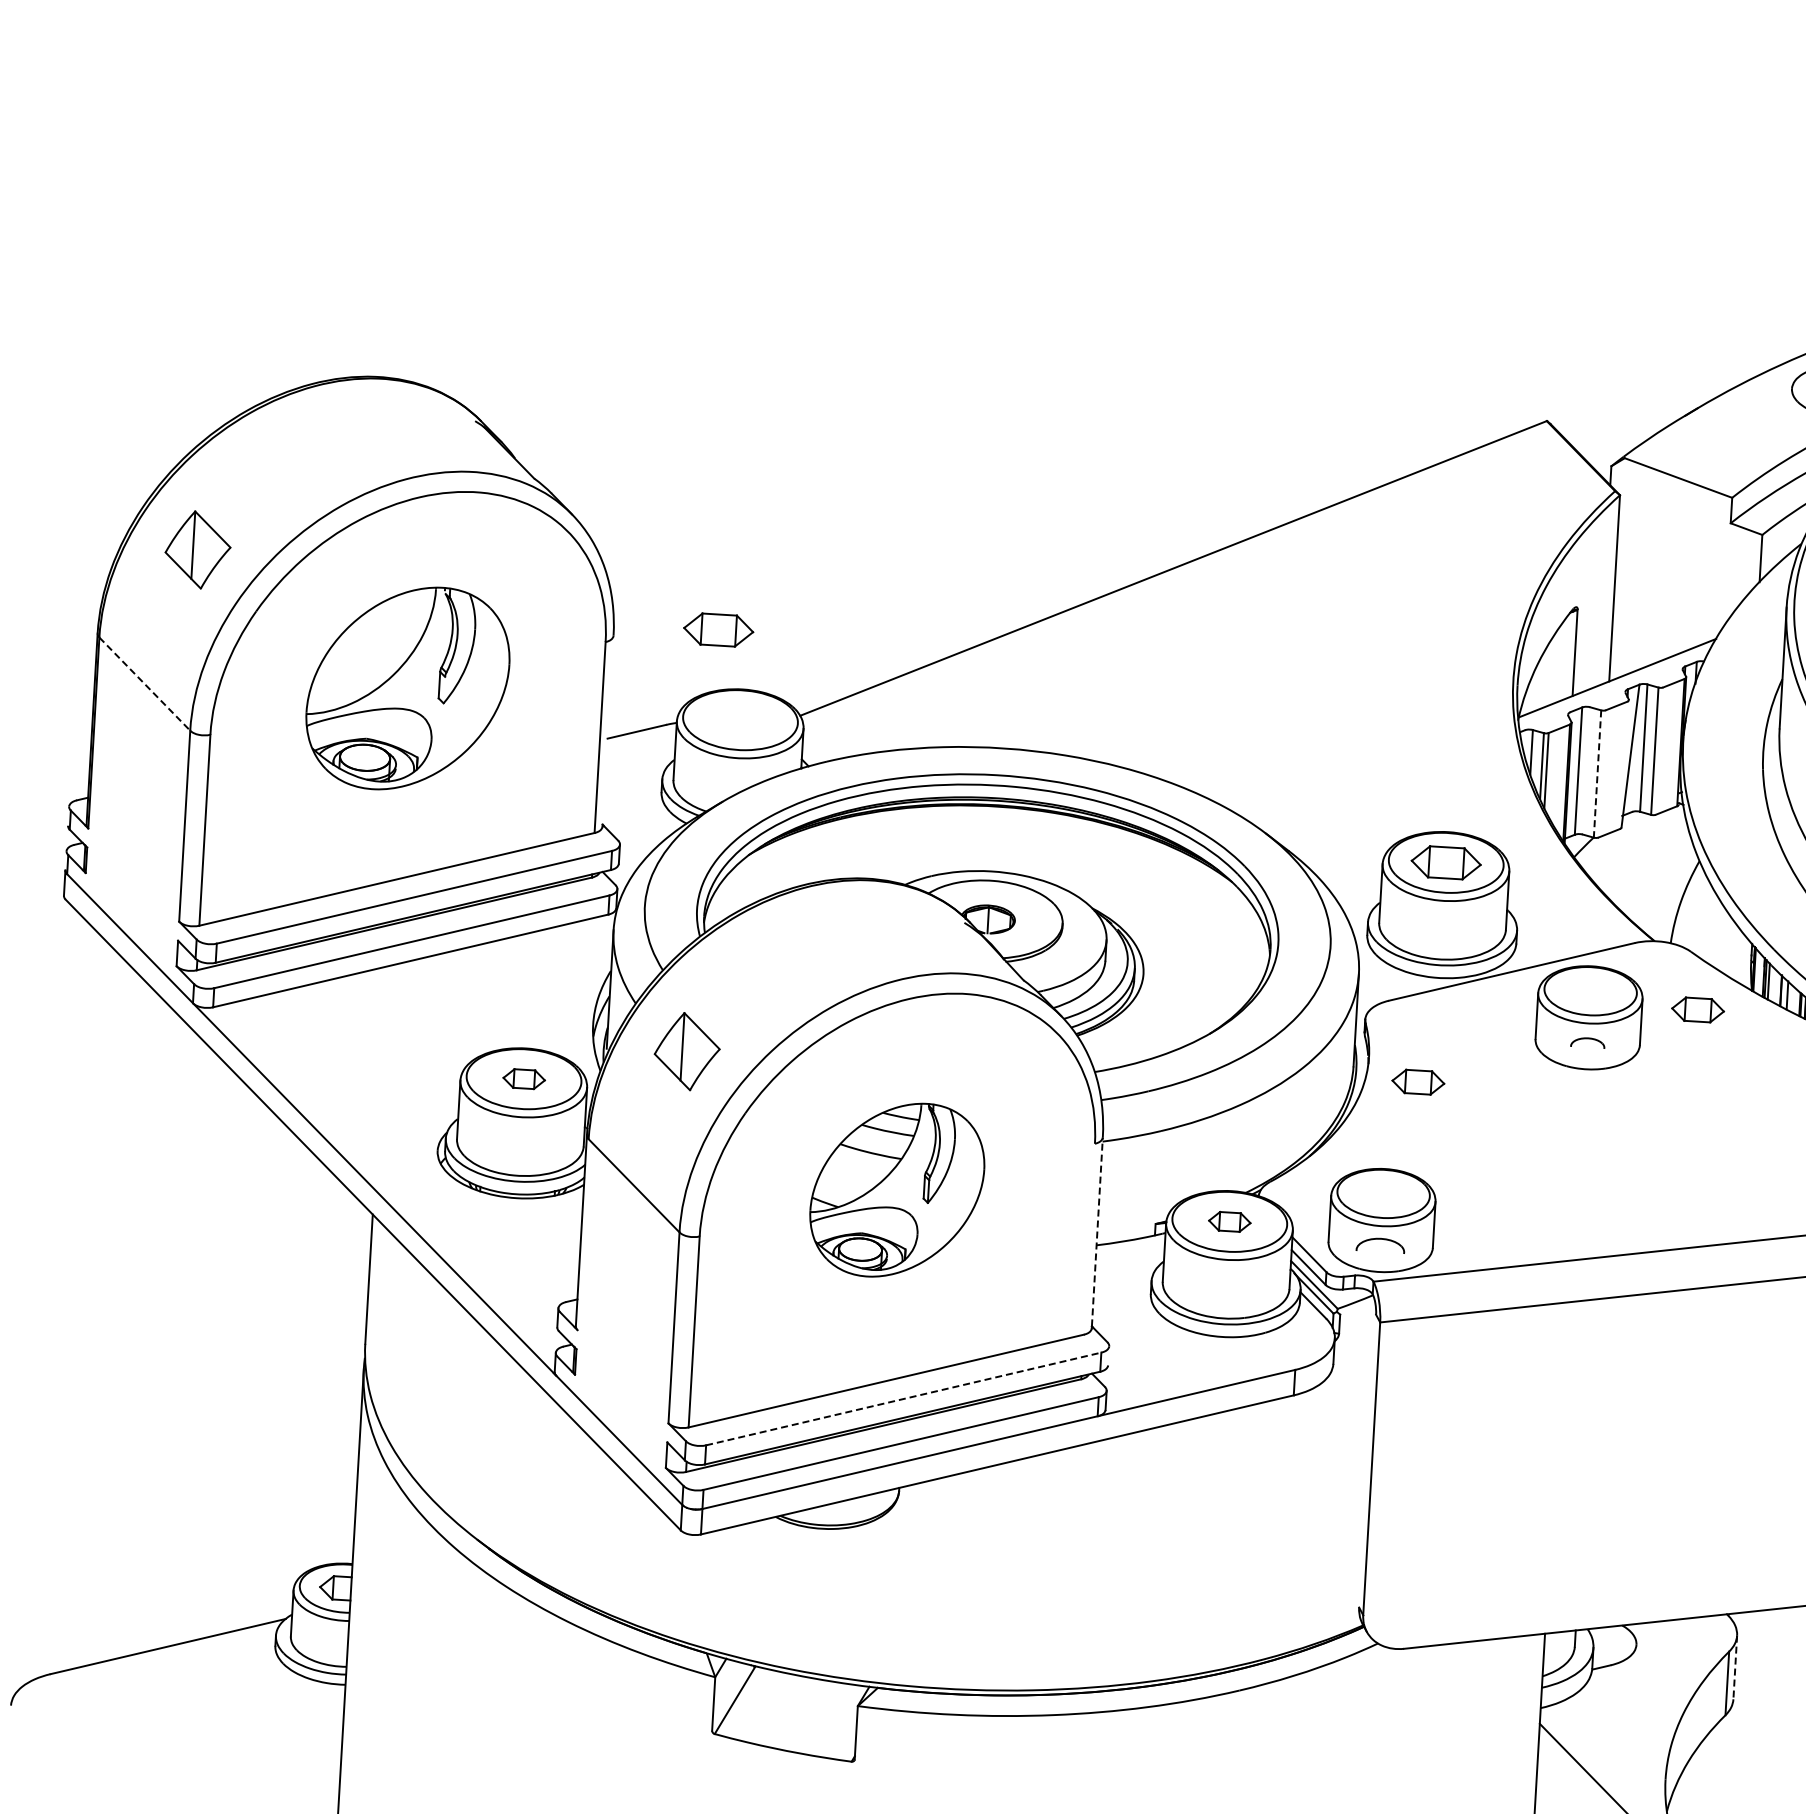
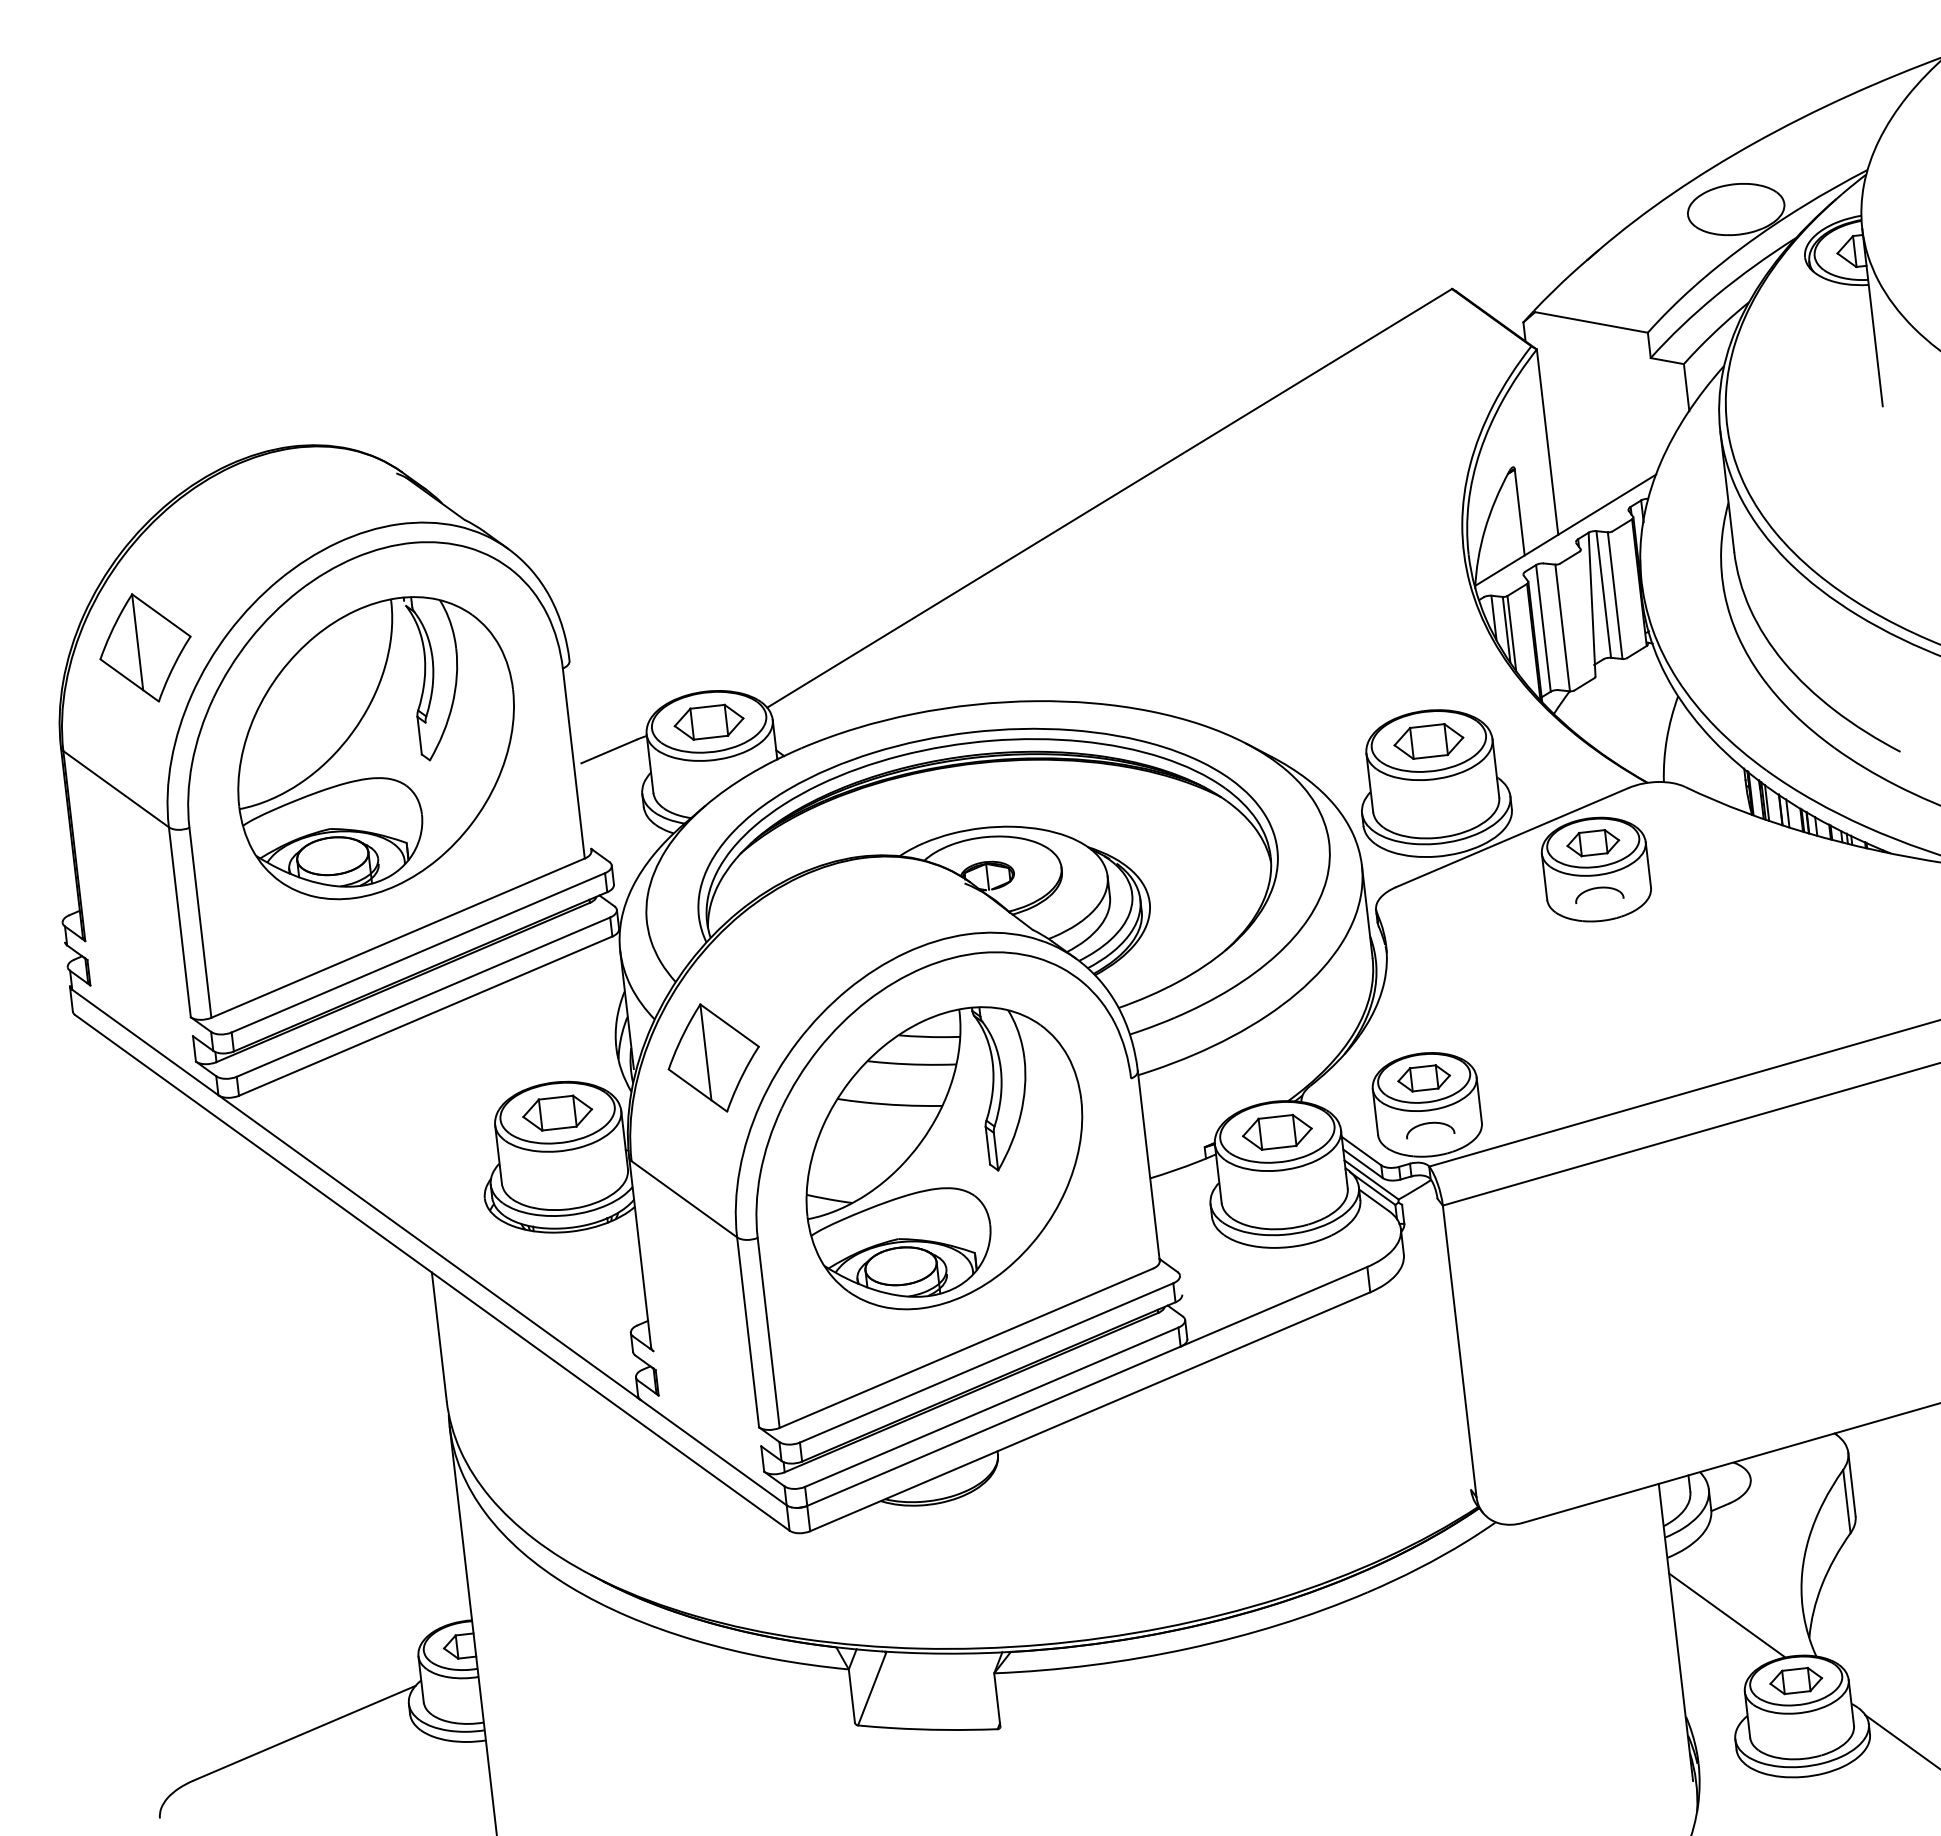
part: (198, 549) -> (145, 647), size x1.43
part: (718, 629) -> (708, 721), moved
line: (145, 684) -> (116, 789), dashed -> solid
part: (407, 688) -> (375, 748), size x1.43
line: (1597, 773) -> (1562, 627), dashed -> solid
part: (1698, 1010) -> (1593, 843), moved
part: (1588, 1042) -> (1599, 894), size x1.43
part: (687, 1051) -> (713, 1057), size x1.43
part: (524, 1078) -> (557, 1112), size x1.67
part: (1417, 1082) -> (1423, 1078), moved
part: (897, 1190) -> (944, 1158), size x1.67
part: (1229, 1222) -> (1277, 1132), size x1.67
line: (1097, 1232) -> (1148, 1165), dashed -> solid
line: (903, 1398) -> (986, 1362), dashed -> solid
line: (1734, 1667) -> (1851, 1484), dashed -> solid

